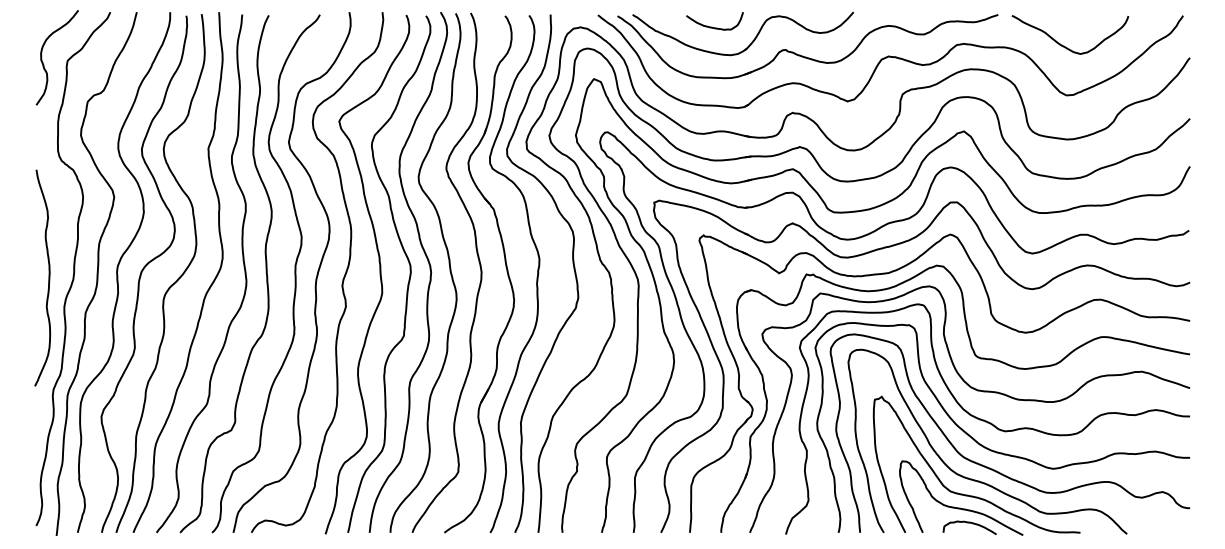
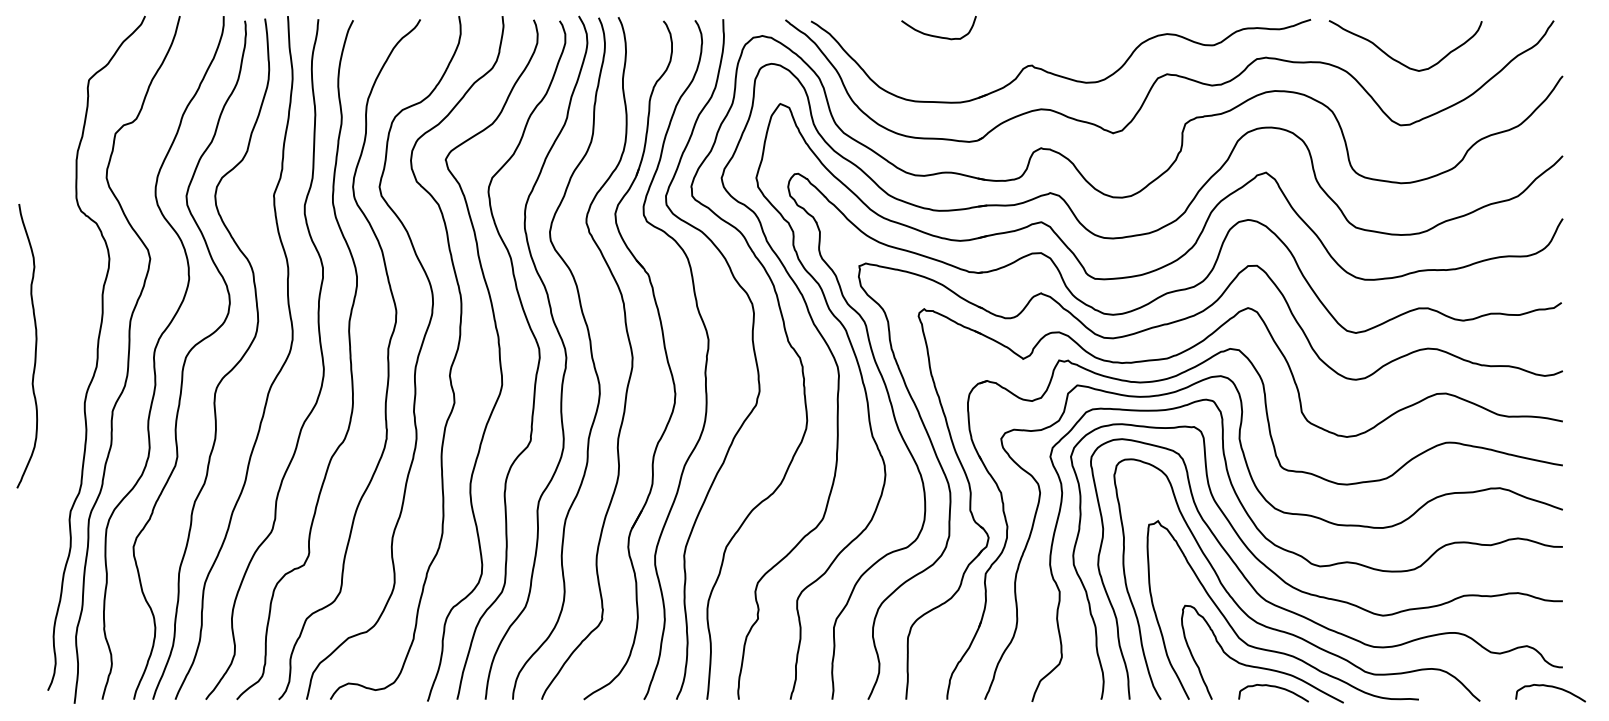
part: (752, 40) -> (988, 53), removed
curve: (42, 61) -> (56, 80), removed
curve: (48, 278) -> (35, 346), moved
curve: (1180, 523) -> (1550, 687), added

